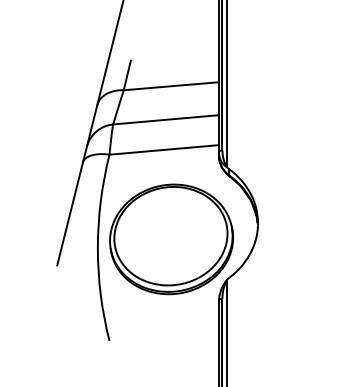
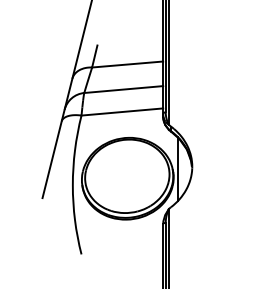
line: (238, 226) -> (177, 169), added

